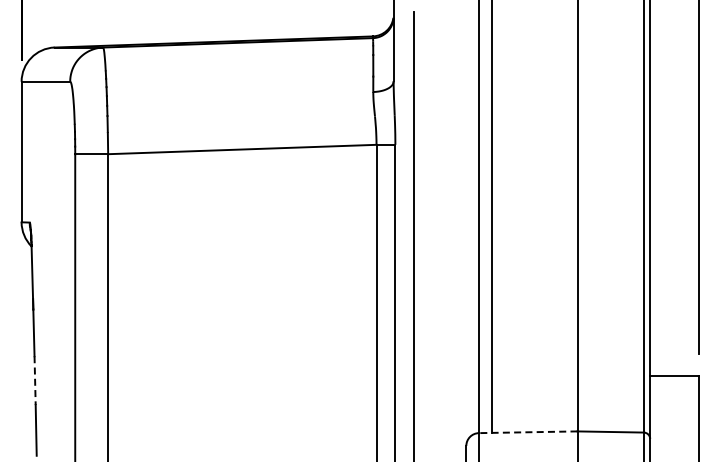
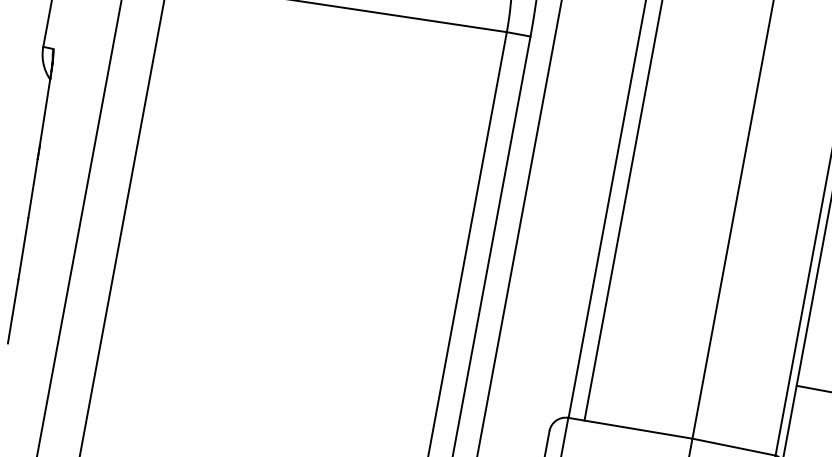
line: (35, 381) -> (23, 249), dashed -> solid
line: (527, 432) -> (629, 428), dashed -> solid

